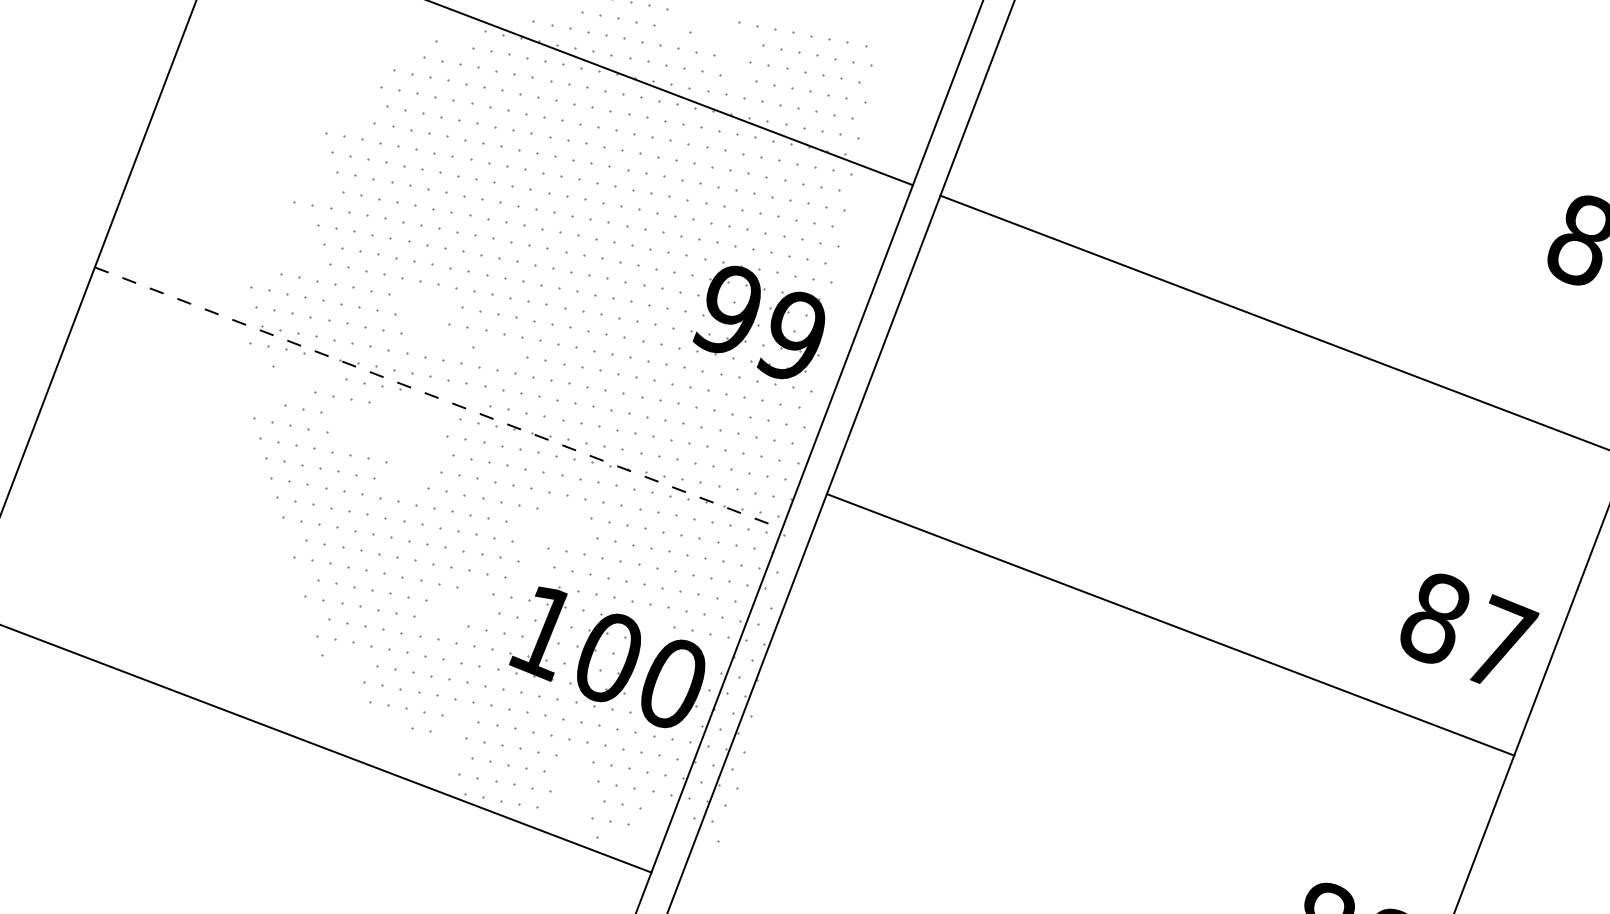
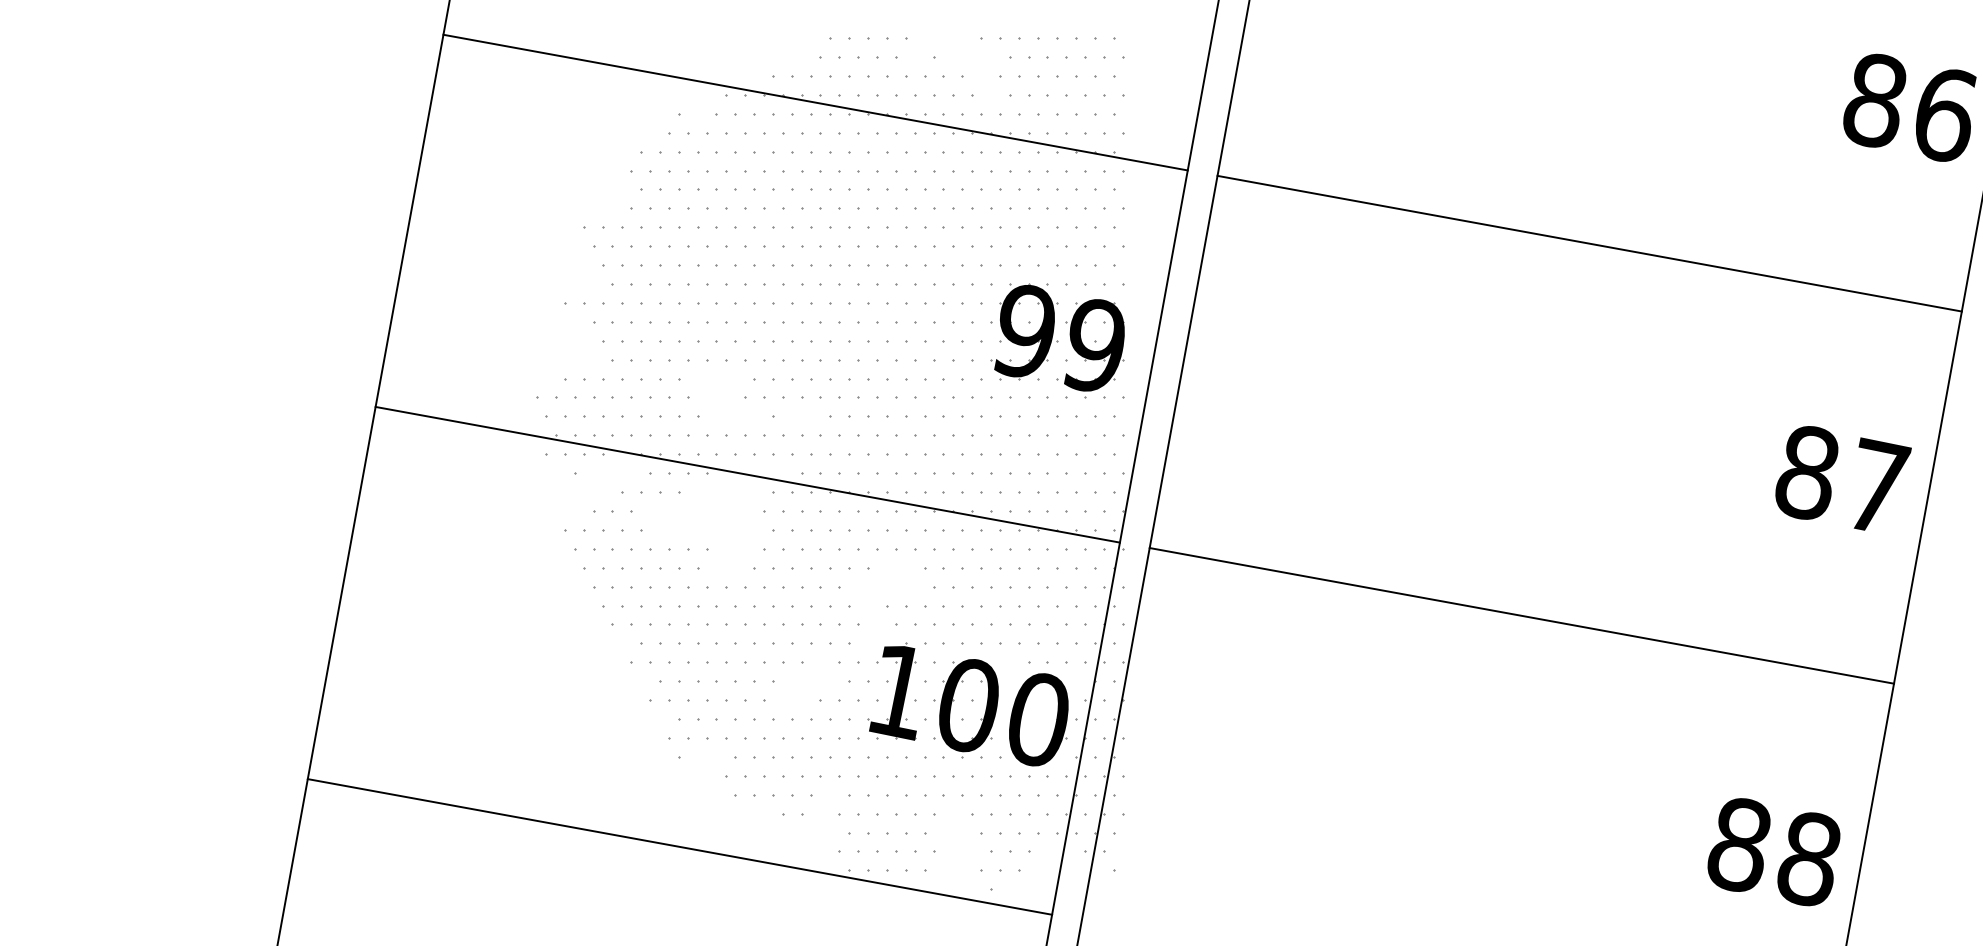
line: (439, 397) -> (748, 474), dashed -> solid
line: (1170, 624) -> (1521, 615), moved
text: (1468, 630) -> (1843, 478), moved

